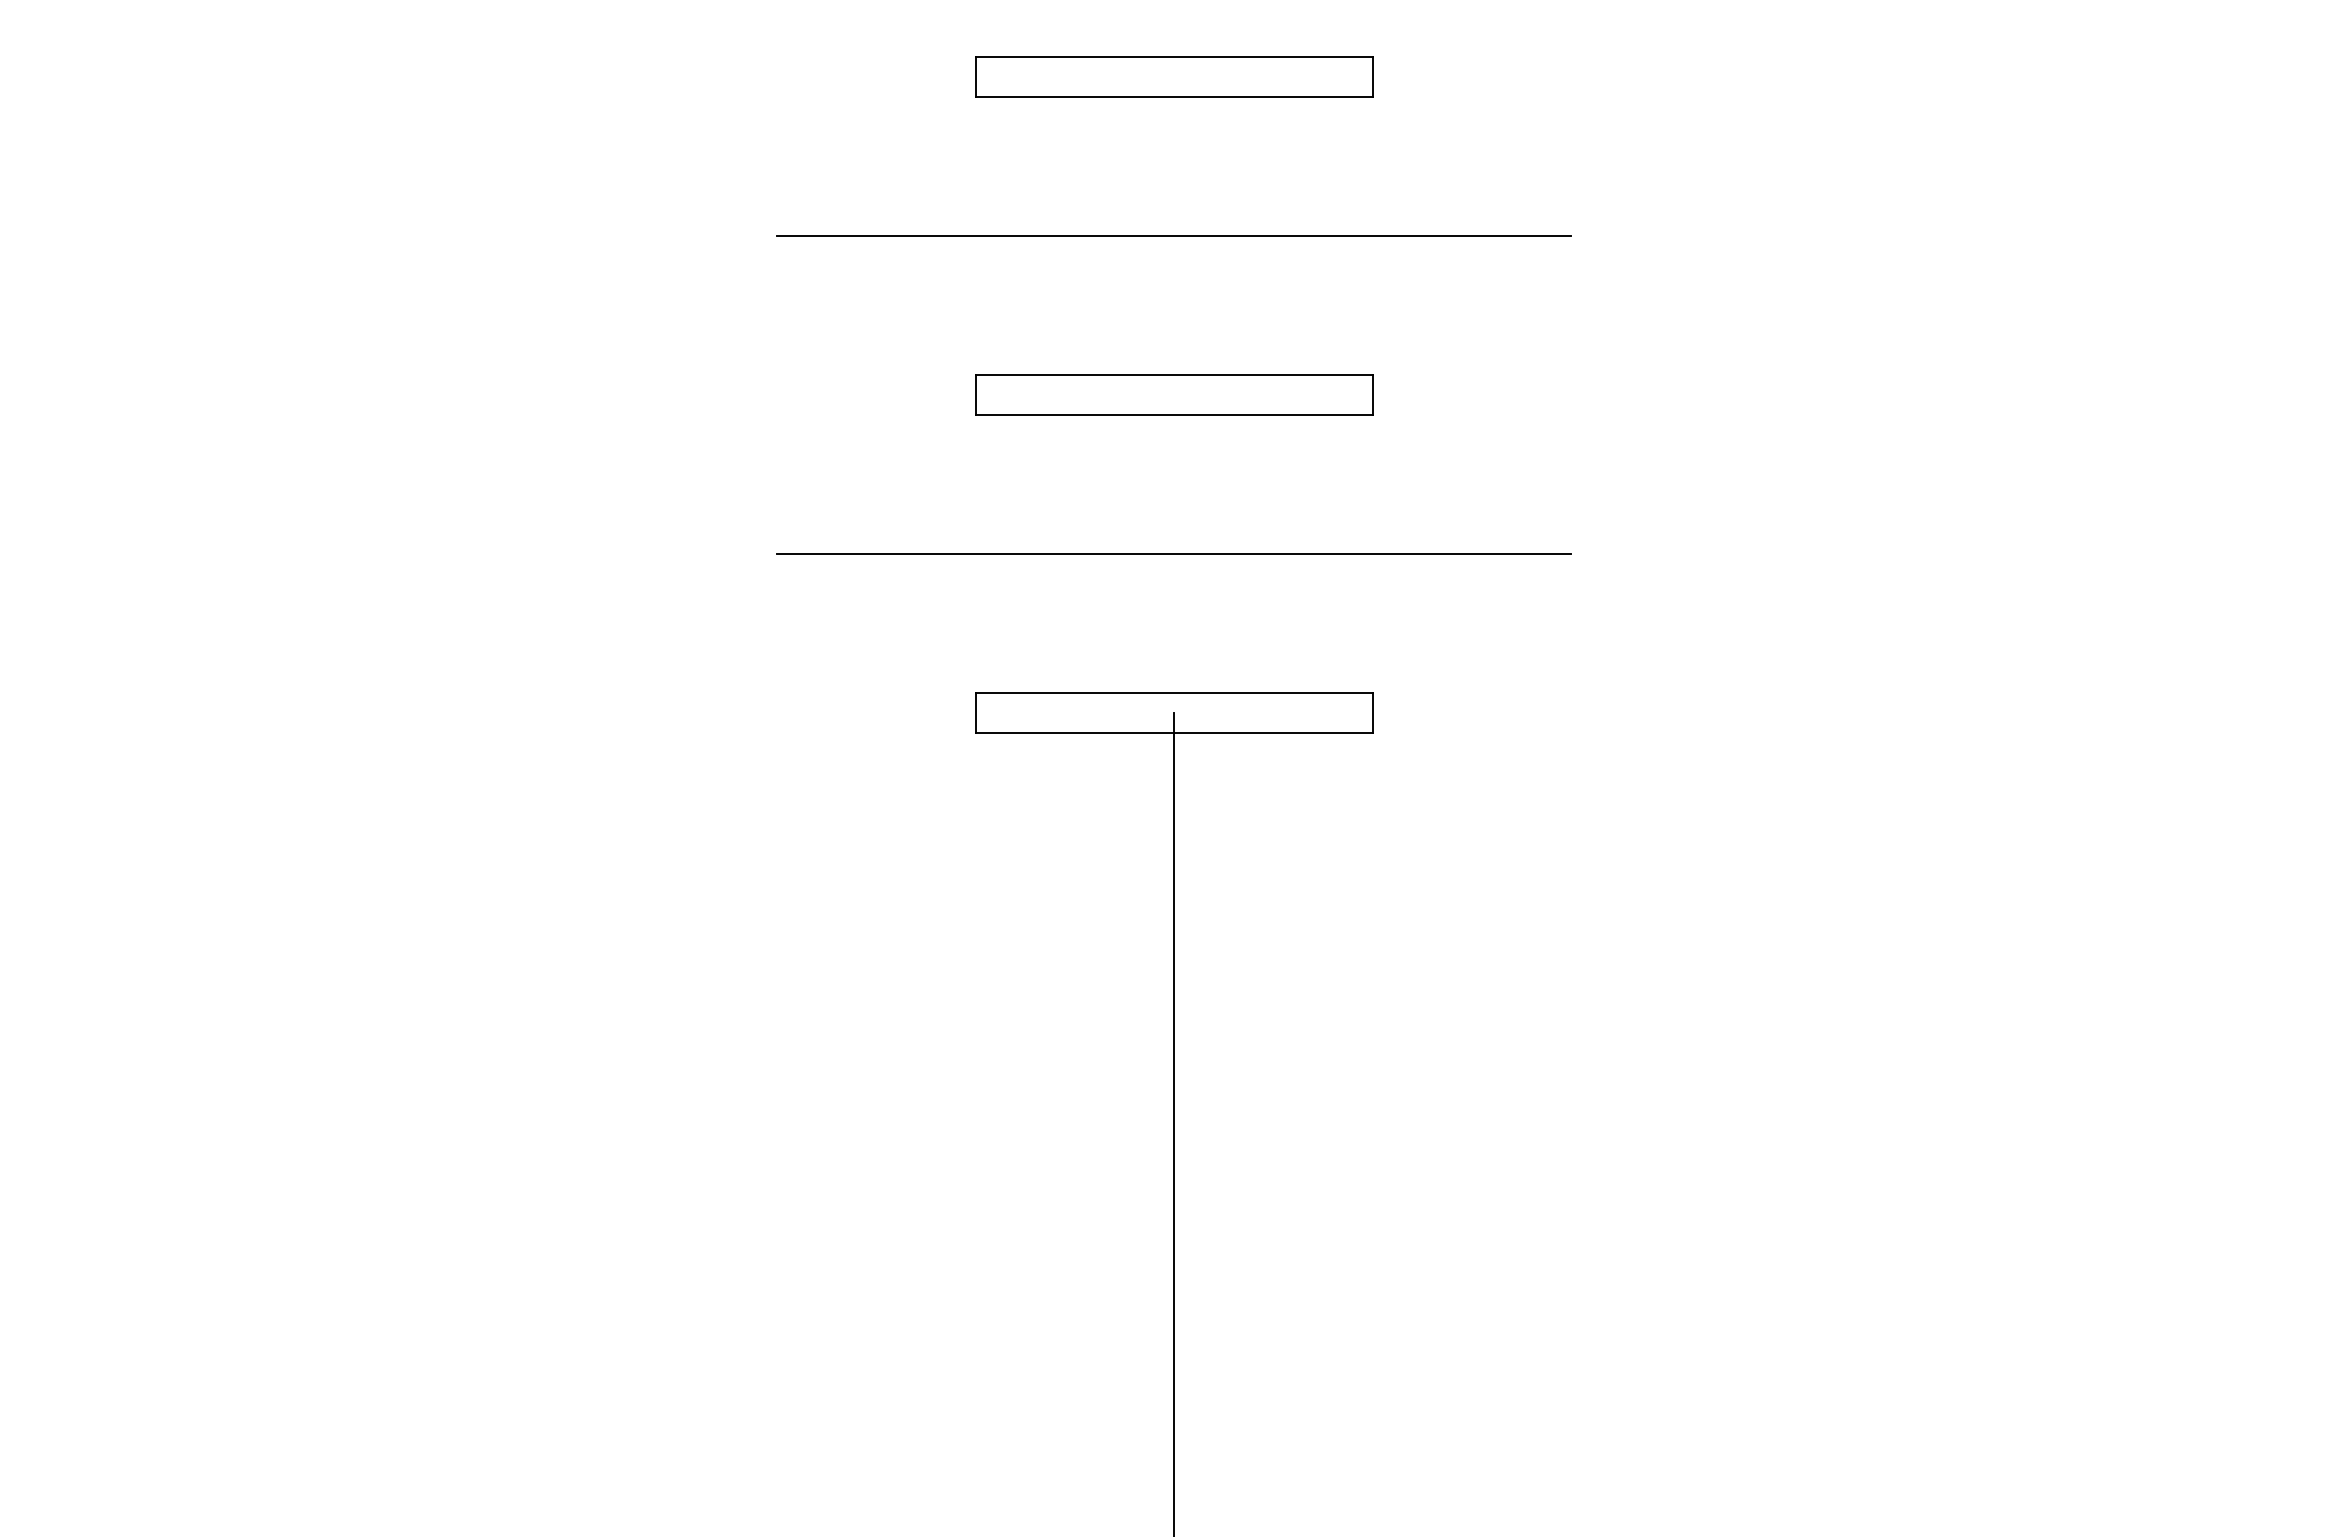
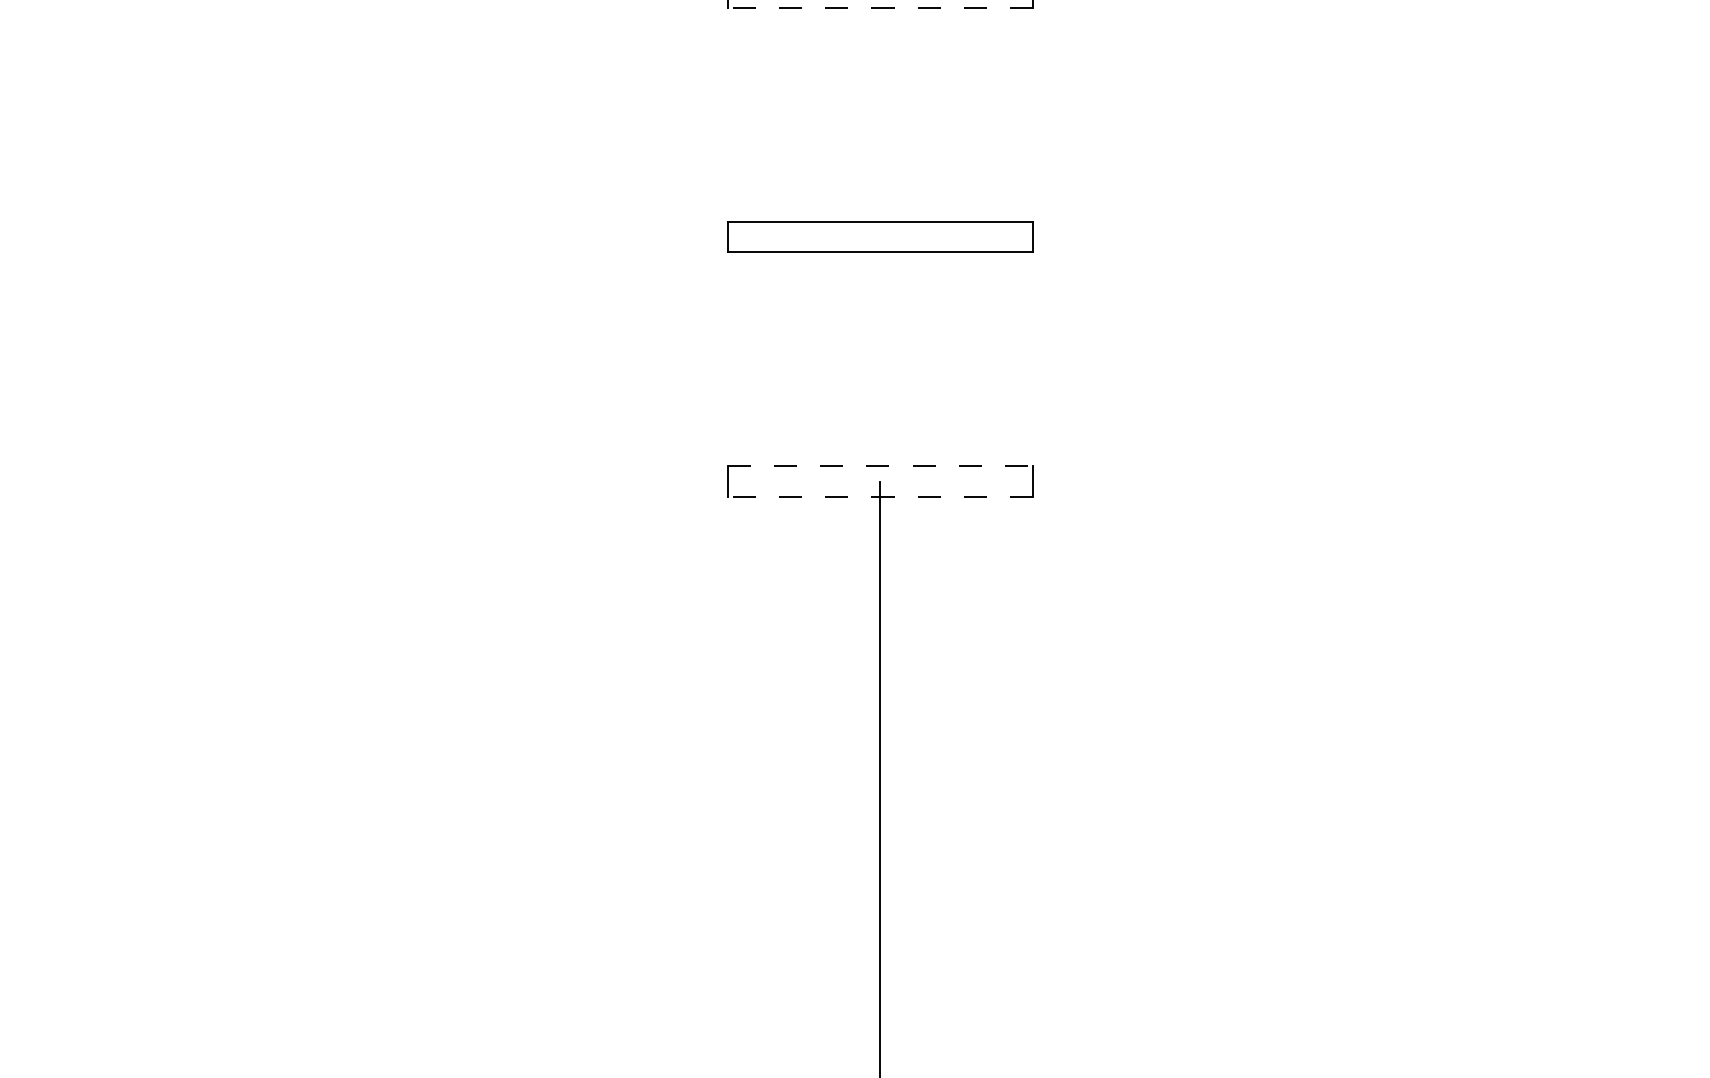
line: (1174, 97) -> (880, 8), solid -> dashed
line: (1173, 236) -> (880, 115), removed
line: (1173, 553) -> (880, 359), removed
line: (1174, 692) -> (880, 466), solid -> dashed
line: (1174, 732) -> (880, 497), solid -> dashed

